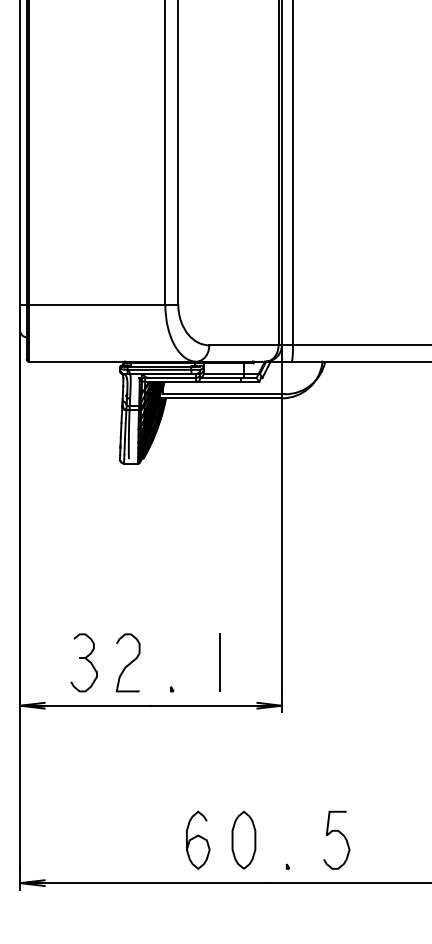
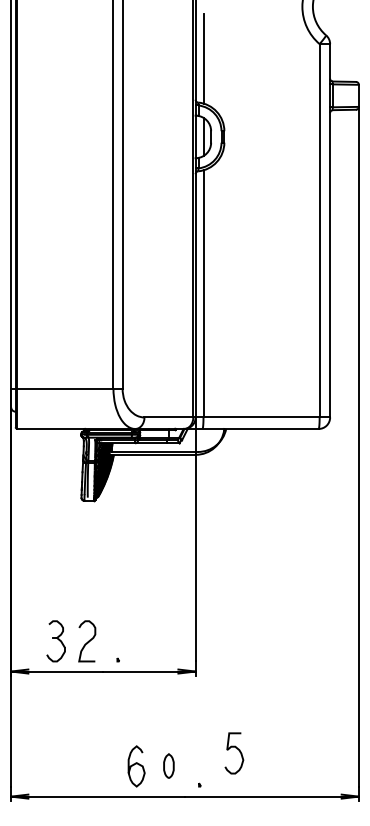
line: (219, 663) -> (151, 641), removed
curve: (341, 834) -> (237, 749), moved
part: (243, 838) -> (168, 765), size x0.6

